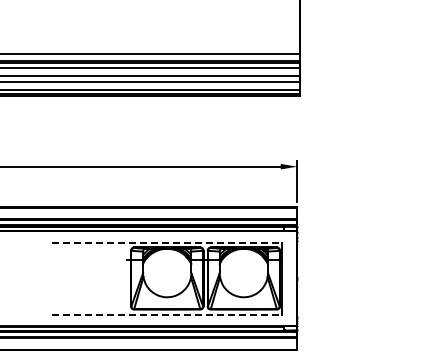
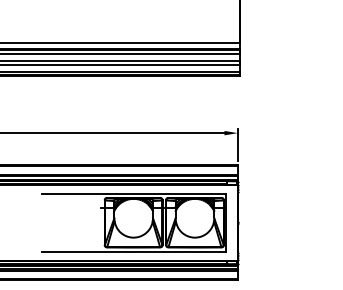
line: (167, 242) -> (133, 193), dashed -> solid
line: (167, 314) -> (133, 251), dashed -> solid

